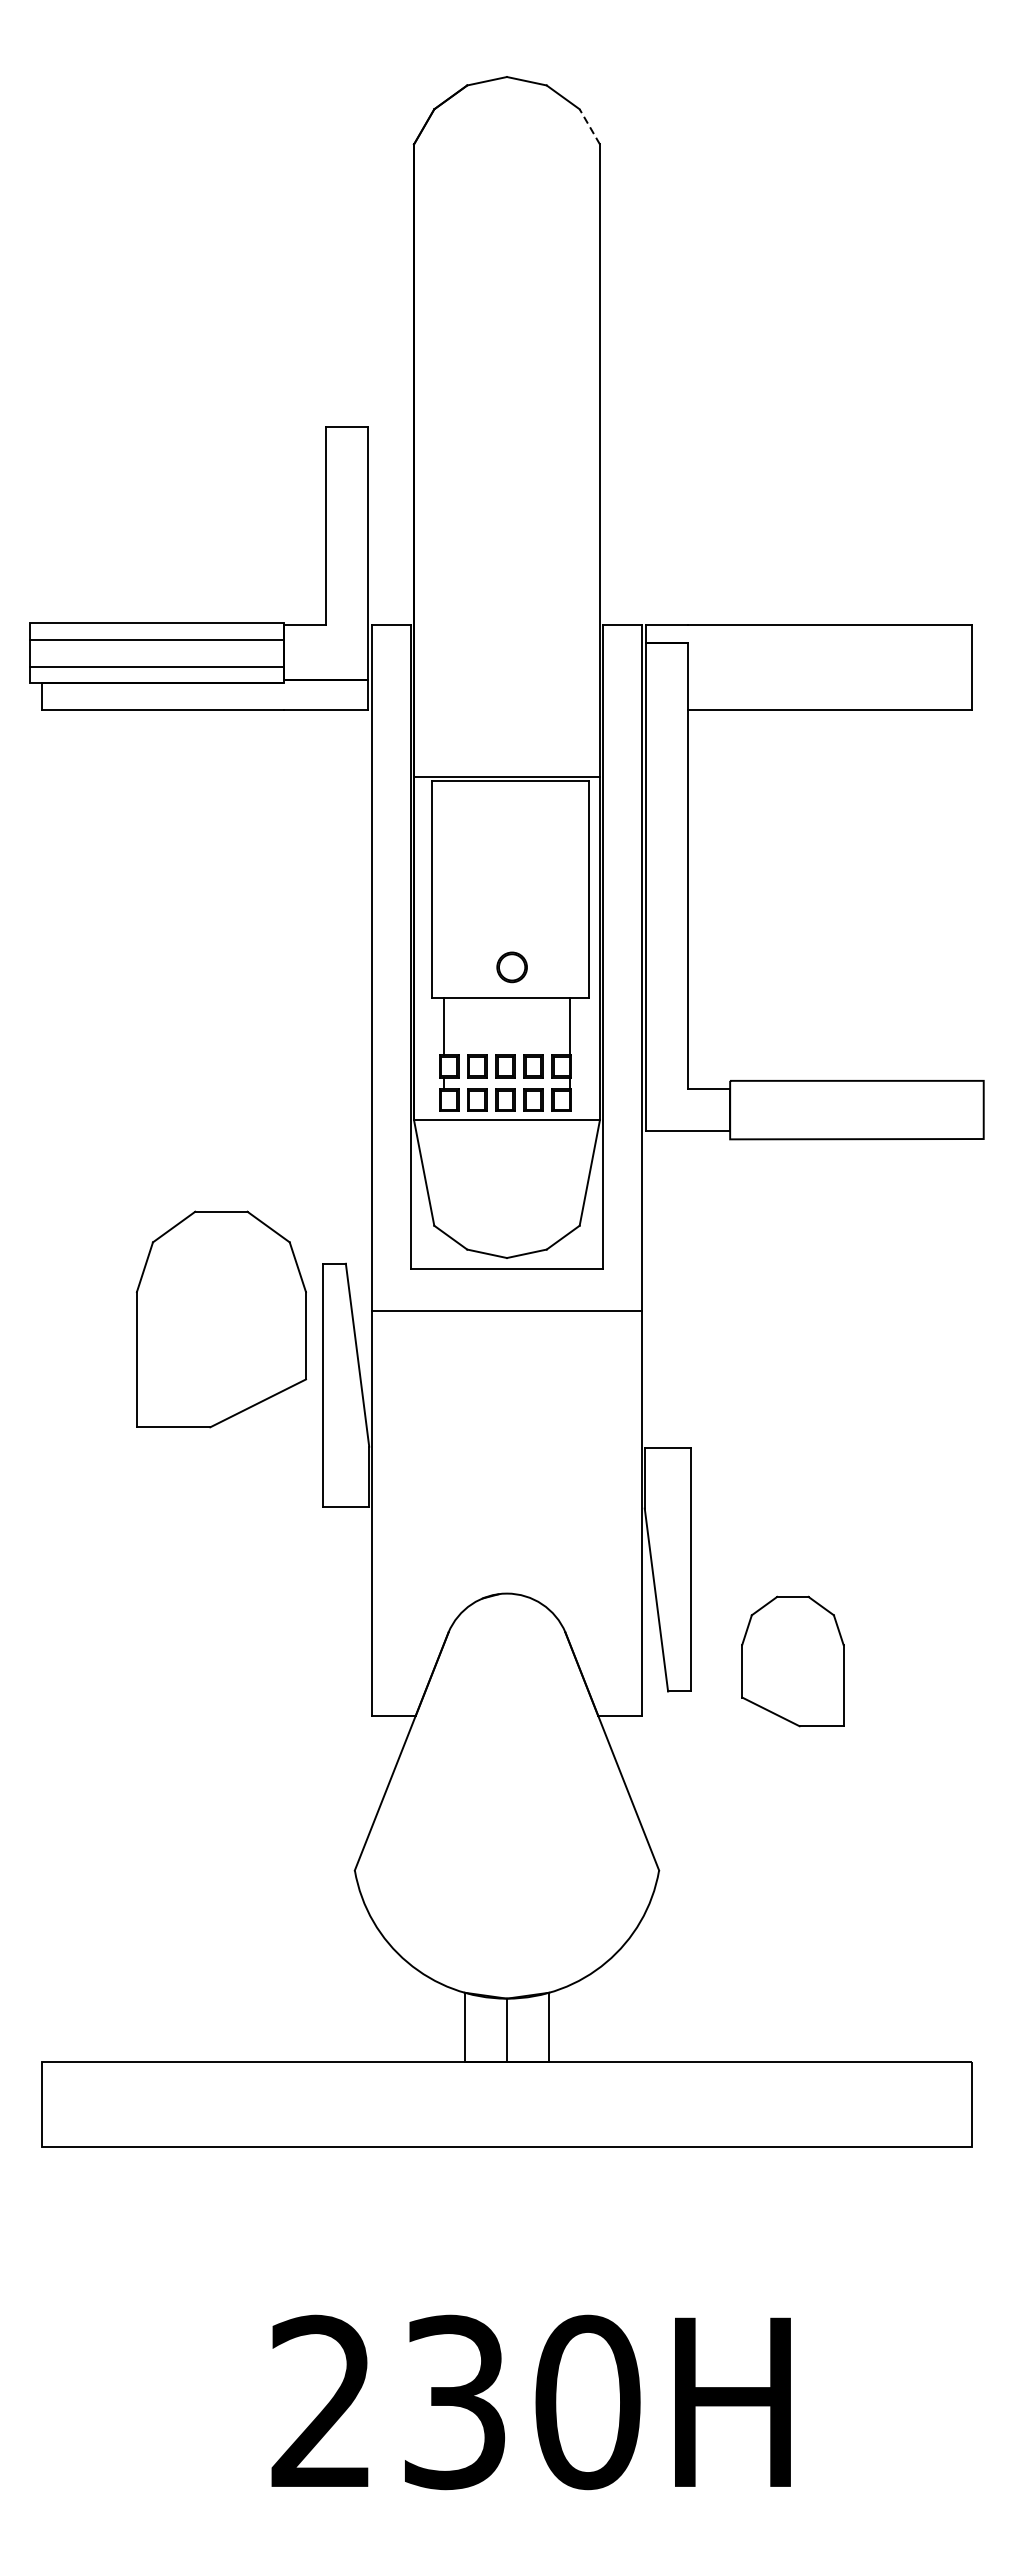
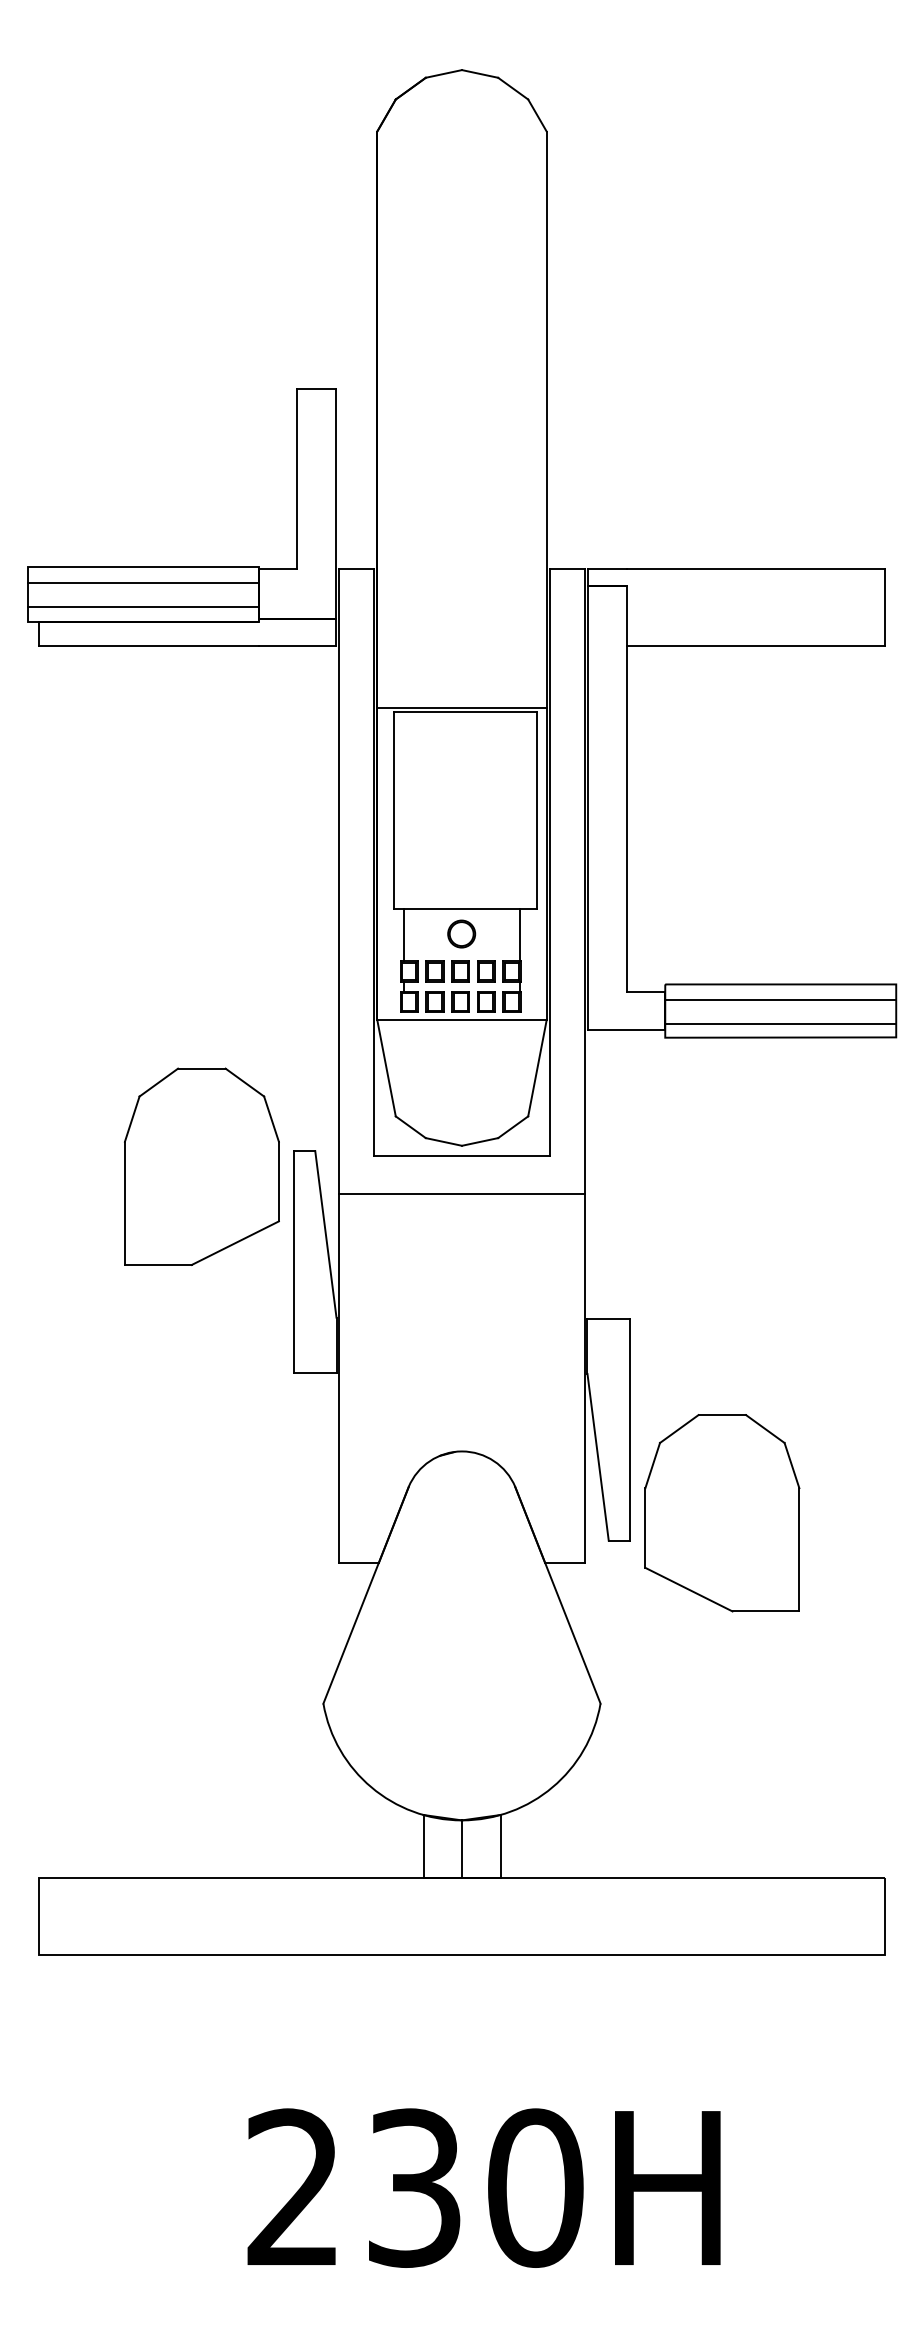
line: (589, 126) -> (537, 115), dashed -> solid
circle: (511, 966) -> (461, 933), moved
line: (856, 1097) -> (780, 999), added
line: (856, 1124) -> (780, 1024), added
part: (220, 1319) -> (201, 1166), moved
part: (793, 1661) -> (722, 1513), size x1.67

